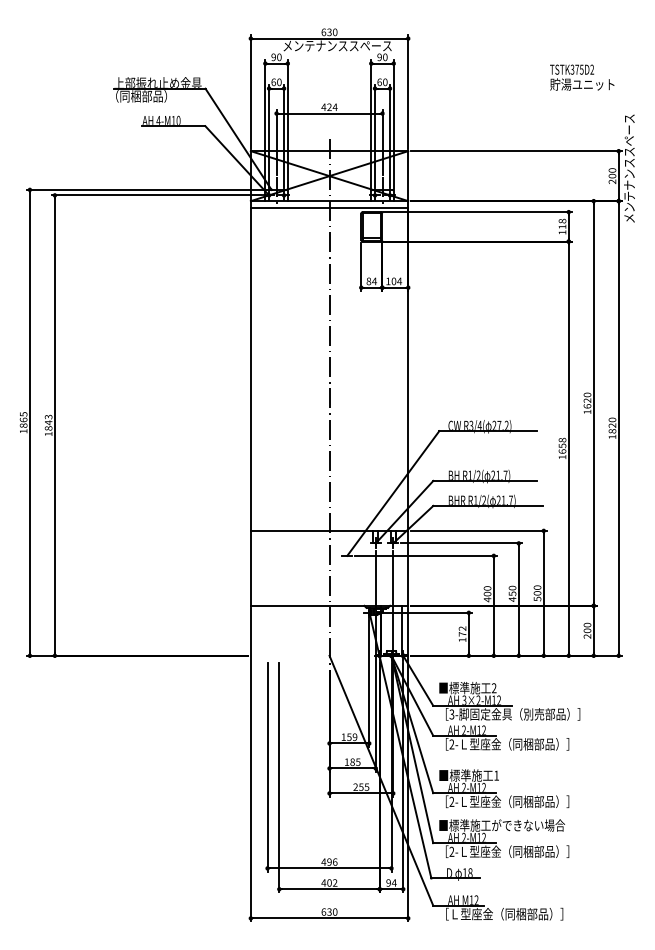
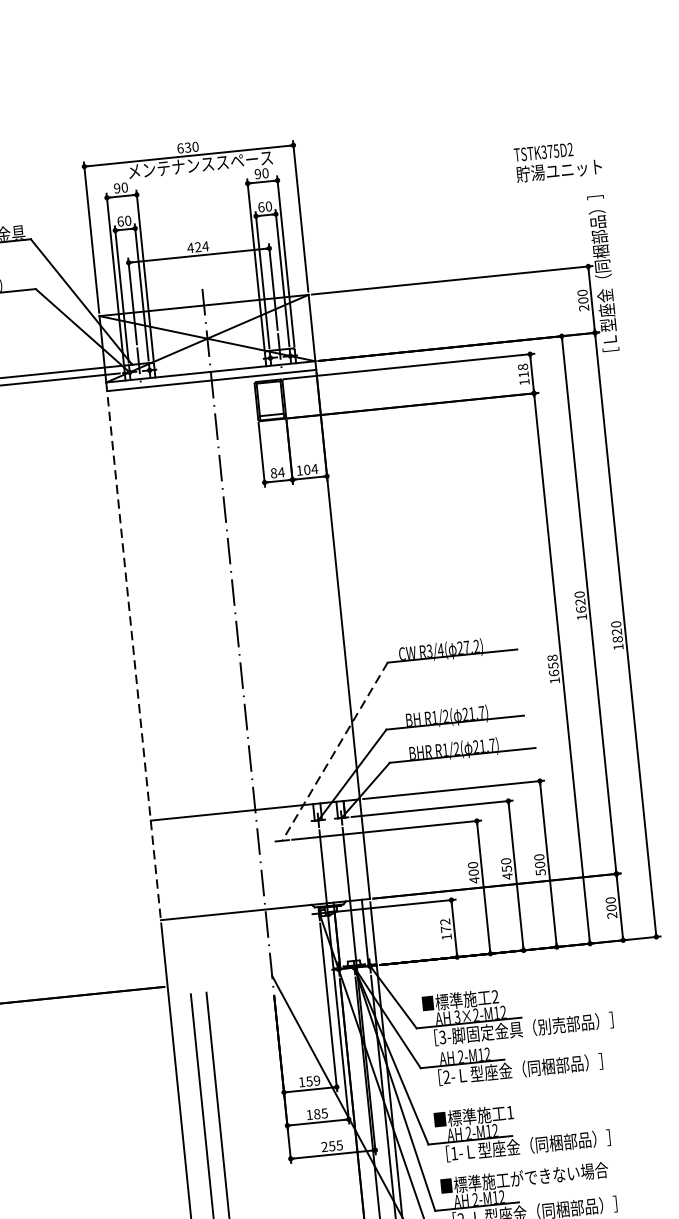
text: (582, 77) -> (558, 161), moved
text: (629, 160) -> (603, 277), メンテナンススペース -> ［Ｌ型座金（同梱部品）］
line: (250, 403) -> (133, 651), solid -> dashed
line: (393, 493) -> (335, 751), solid -> dashed
text: (451, 801) -> (453, 1153), 2- -> 1-

